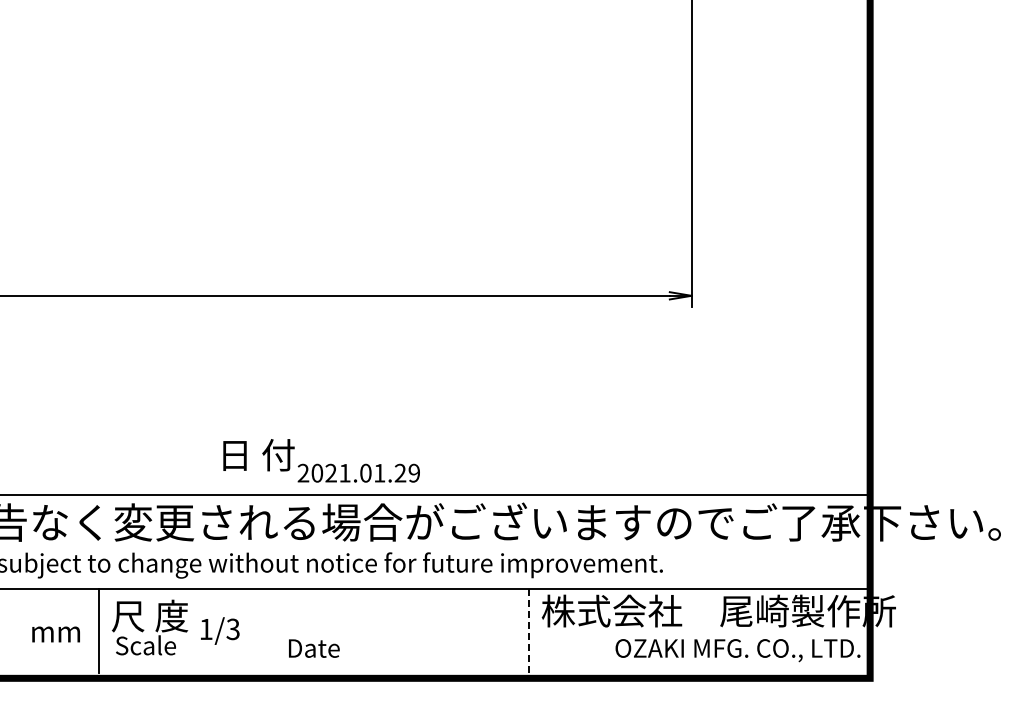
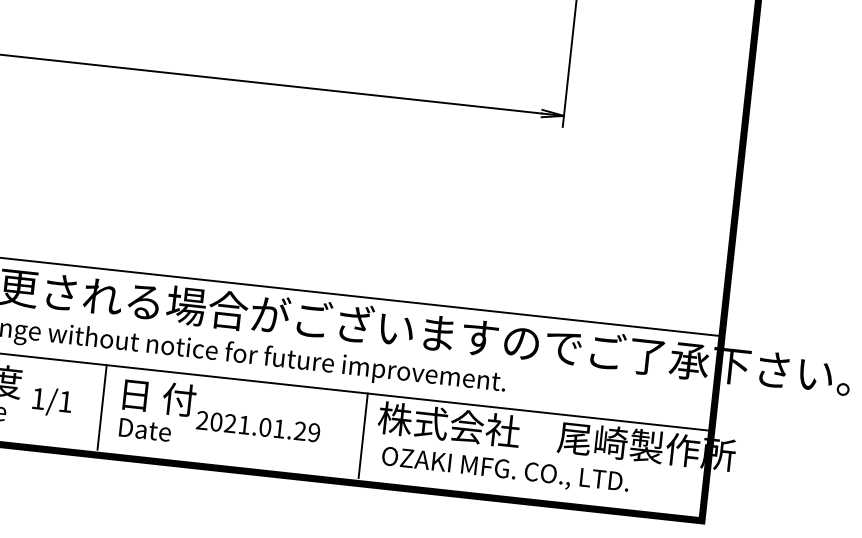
text: (321, 460) -> (222, 409), moved
text: (232, 629) -> (64, 401), 1/3 -> 1/1
line: (269, 630) -> (102, 406), added
line: (528, 630) -> (363, 435), dashed -> solid
text: (737, 650) -> (504, 471), moved

